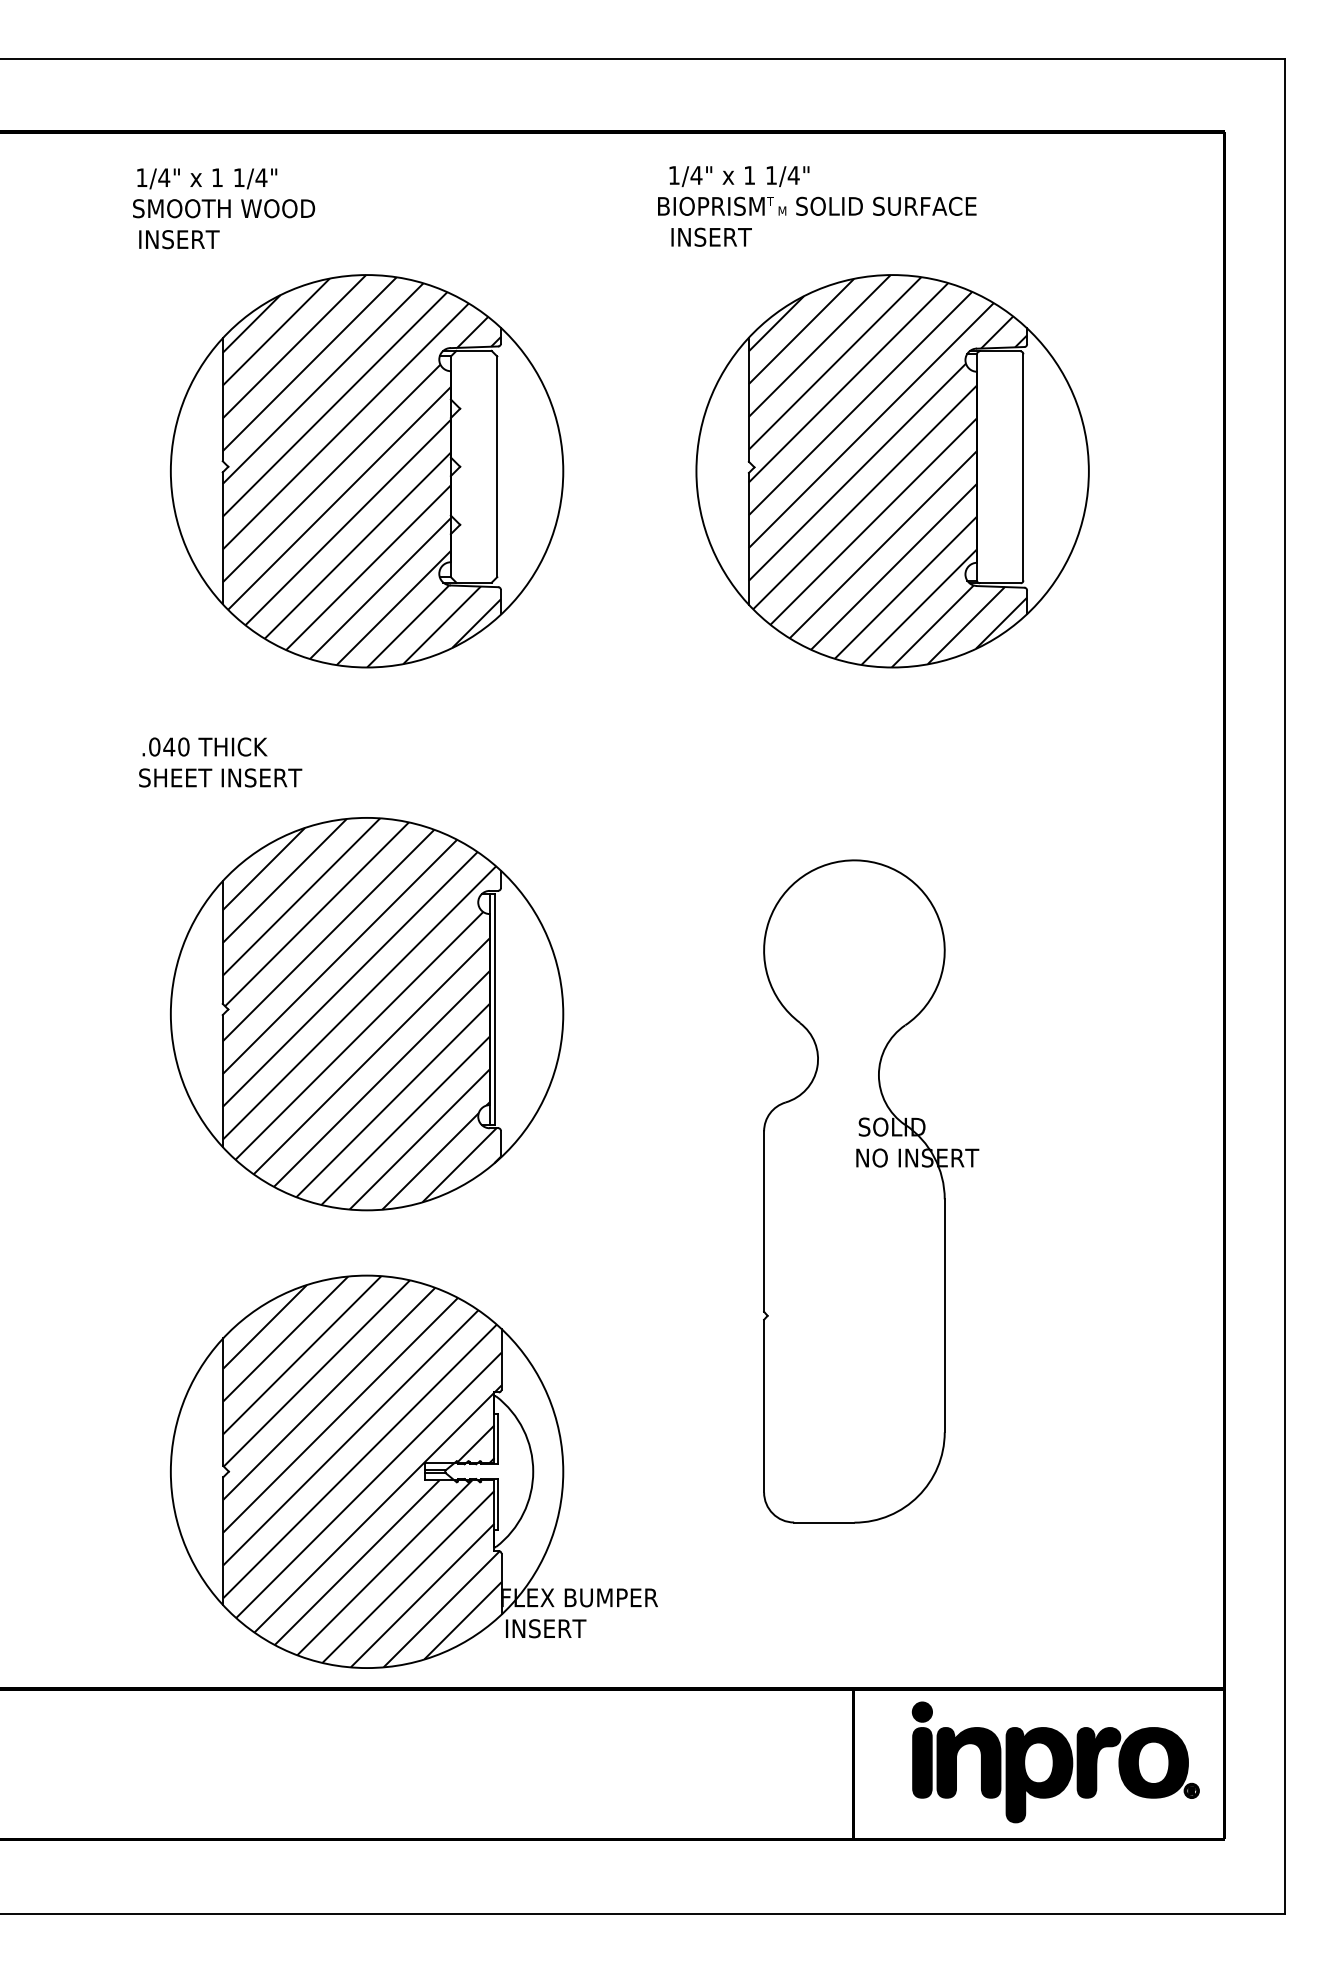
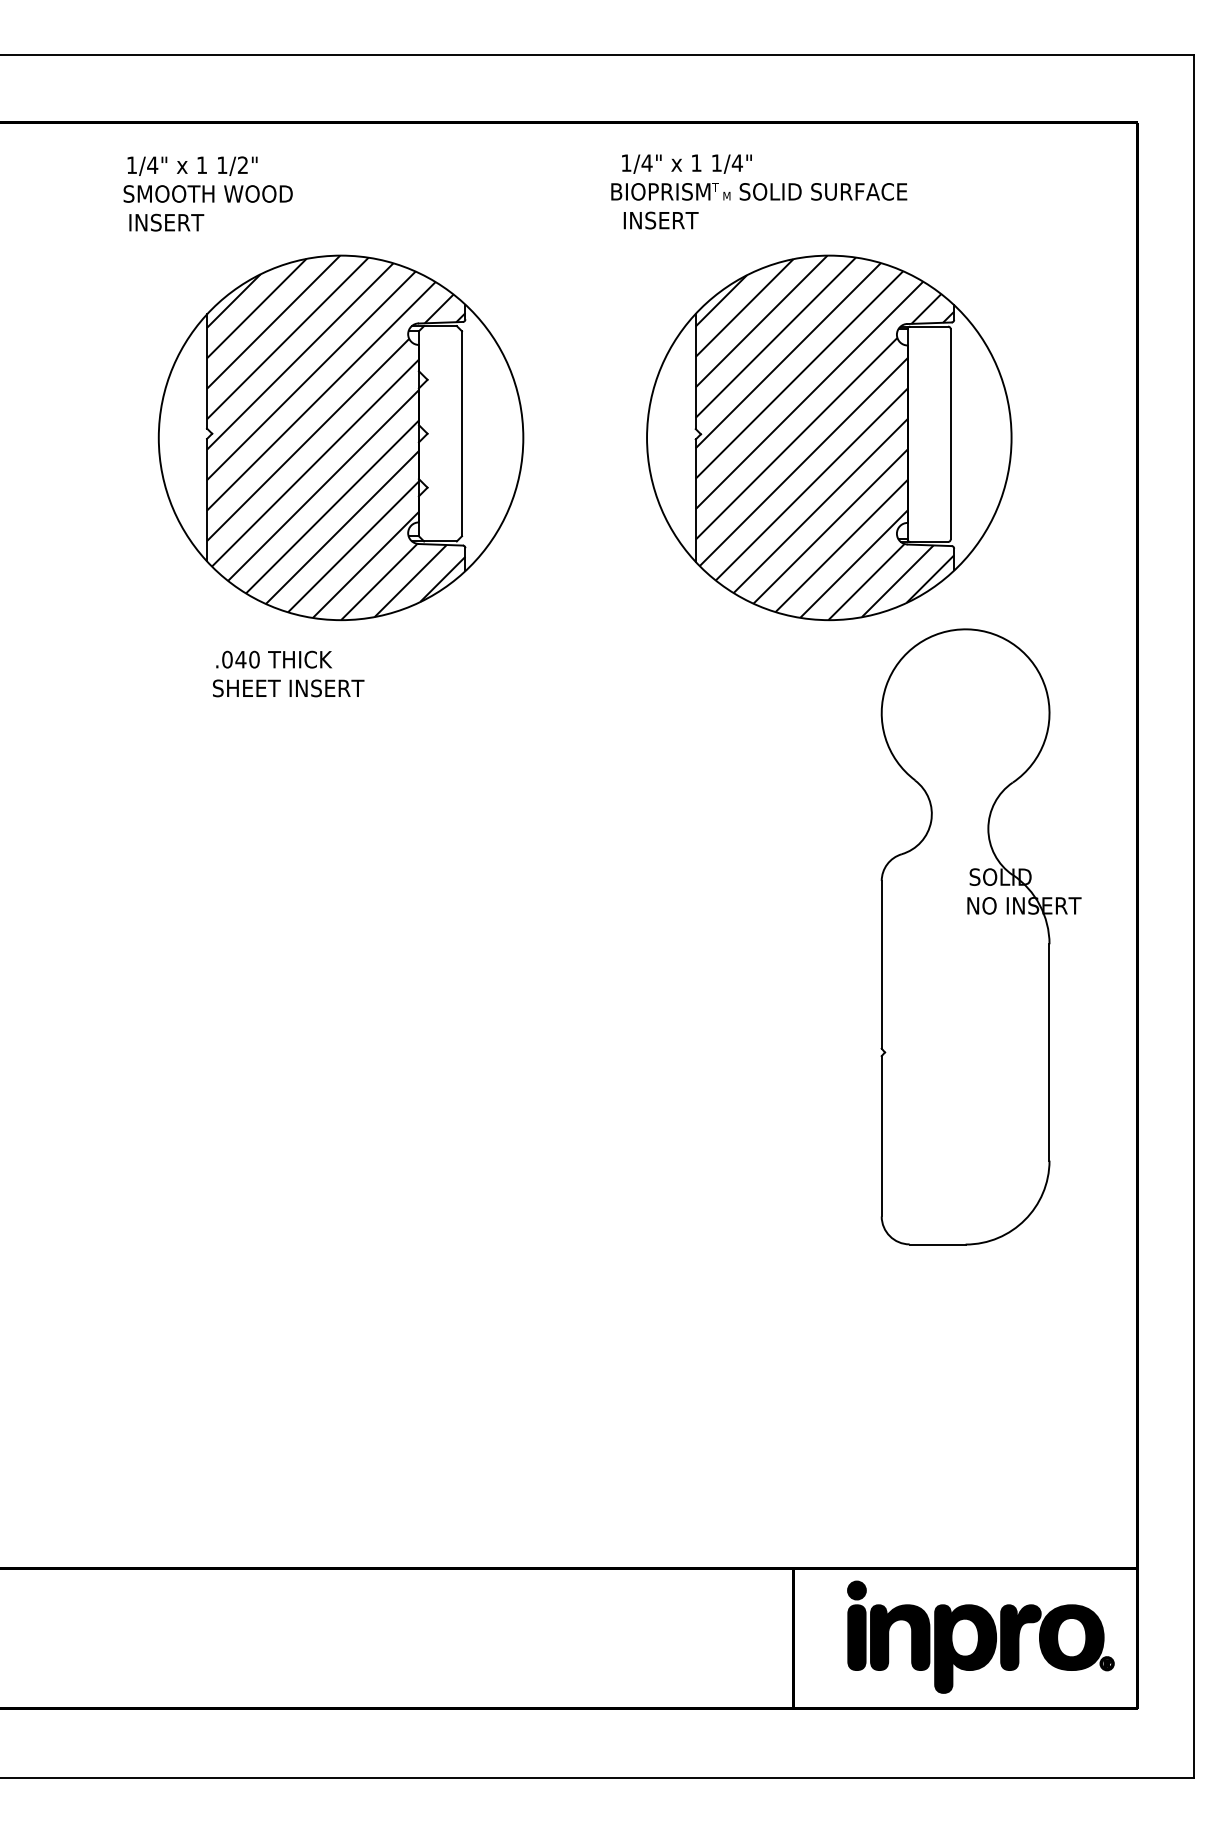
text: (261, 177) -> (243, 165), 1/4" -> 1/2"
text: (220, 762) -> (288, 674), moved
part: (367, 1014) -> (341, 942), removed
part: (871, 1191) -> (981, 936), moved
part: (413, 1471) -> (384, 1367), removed

